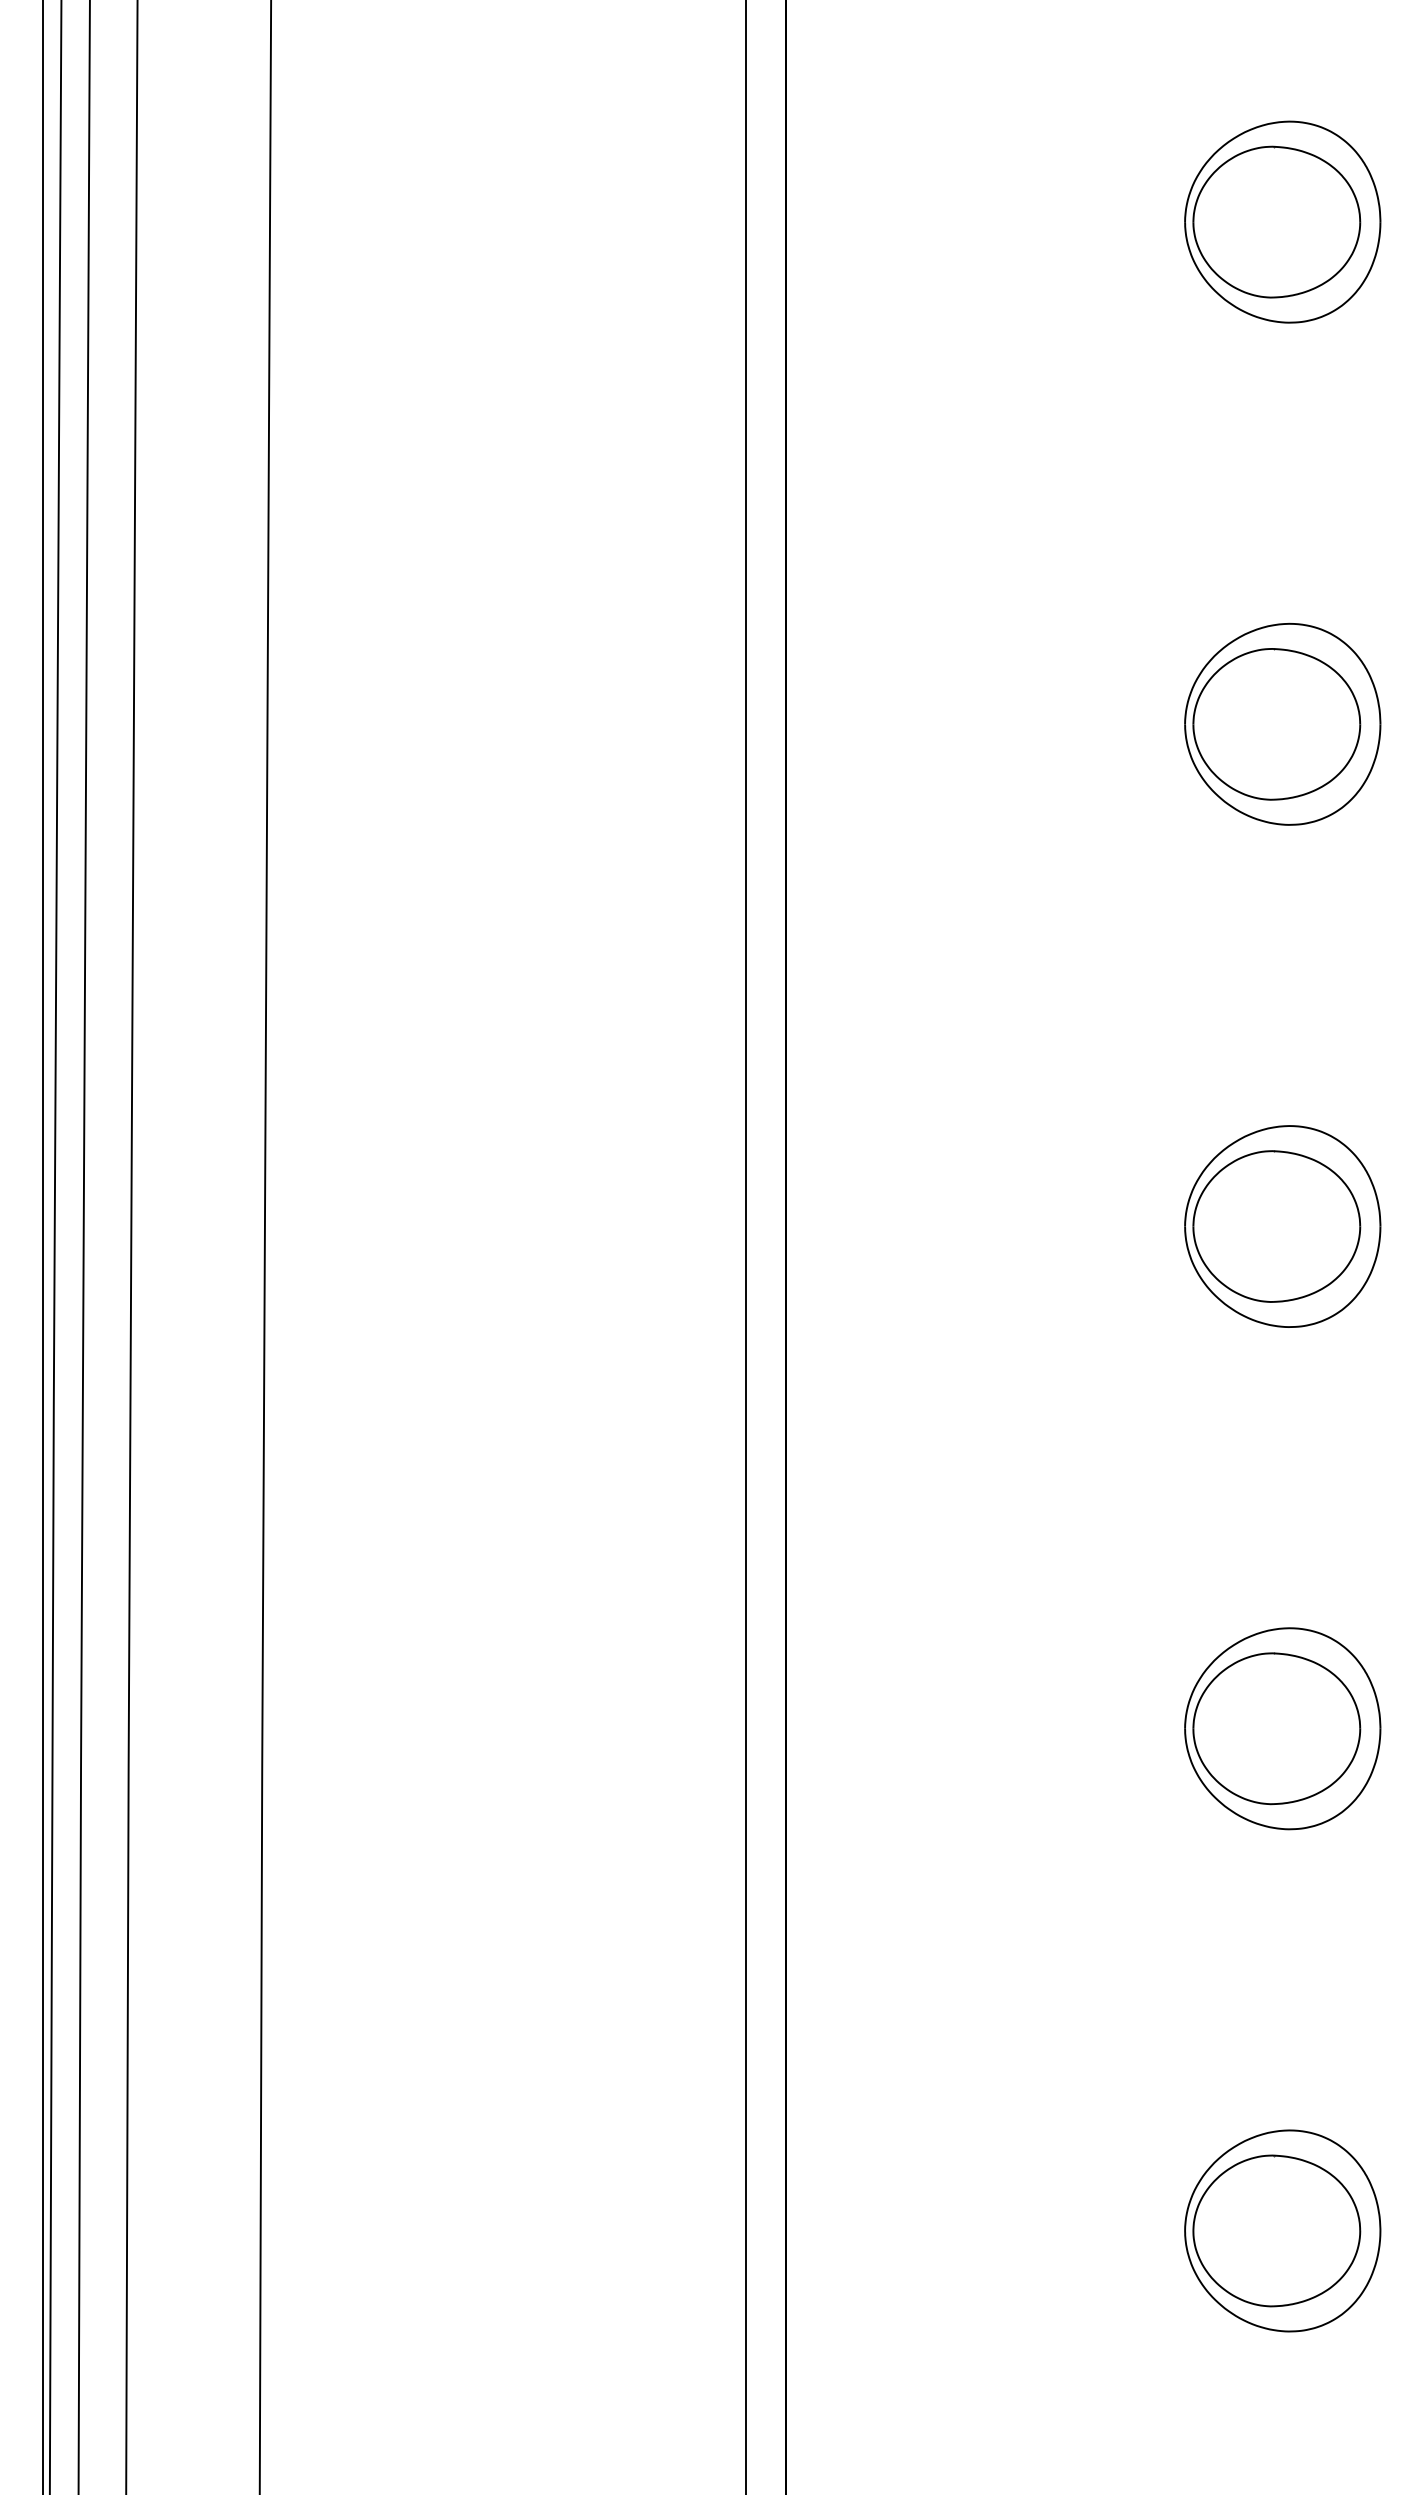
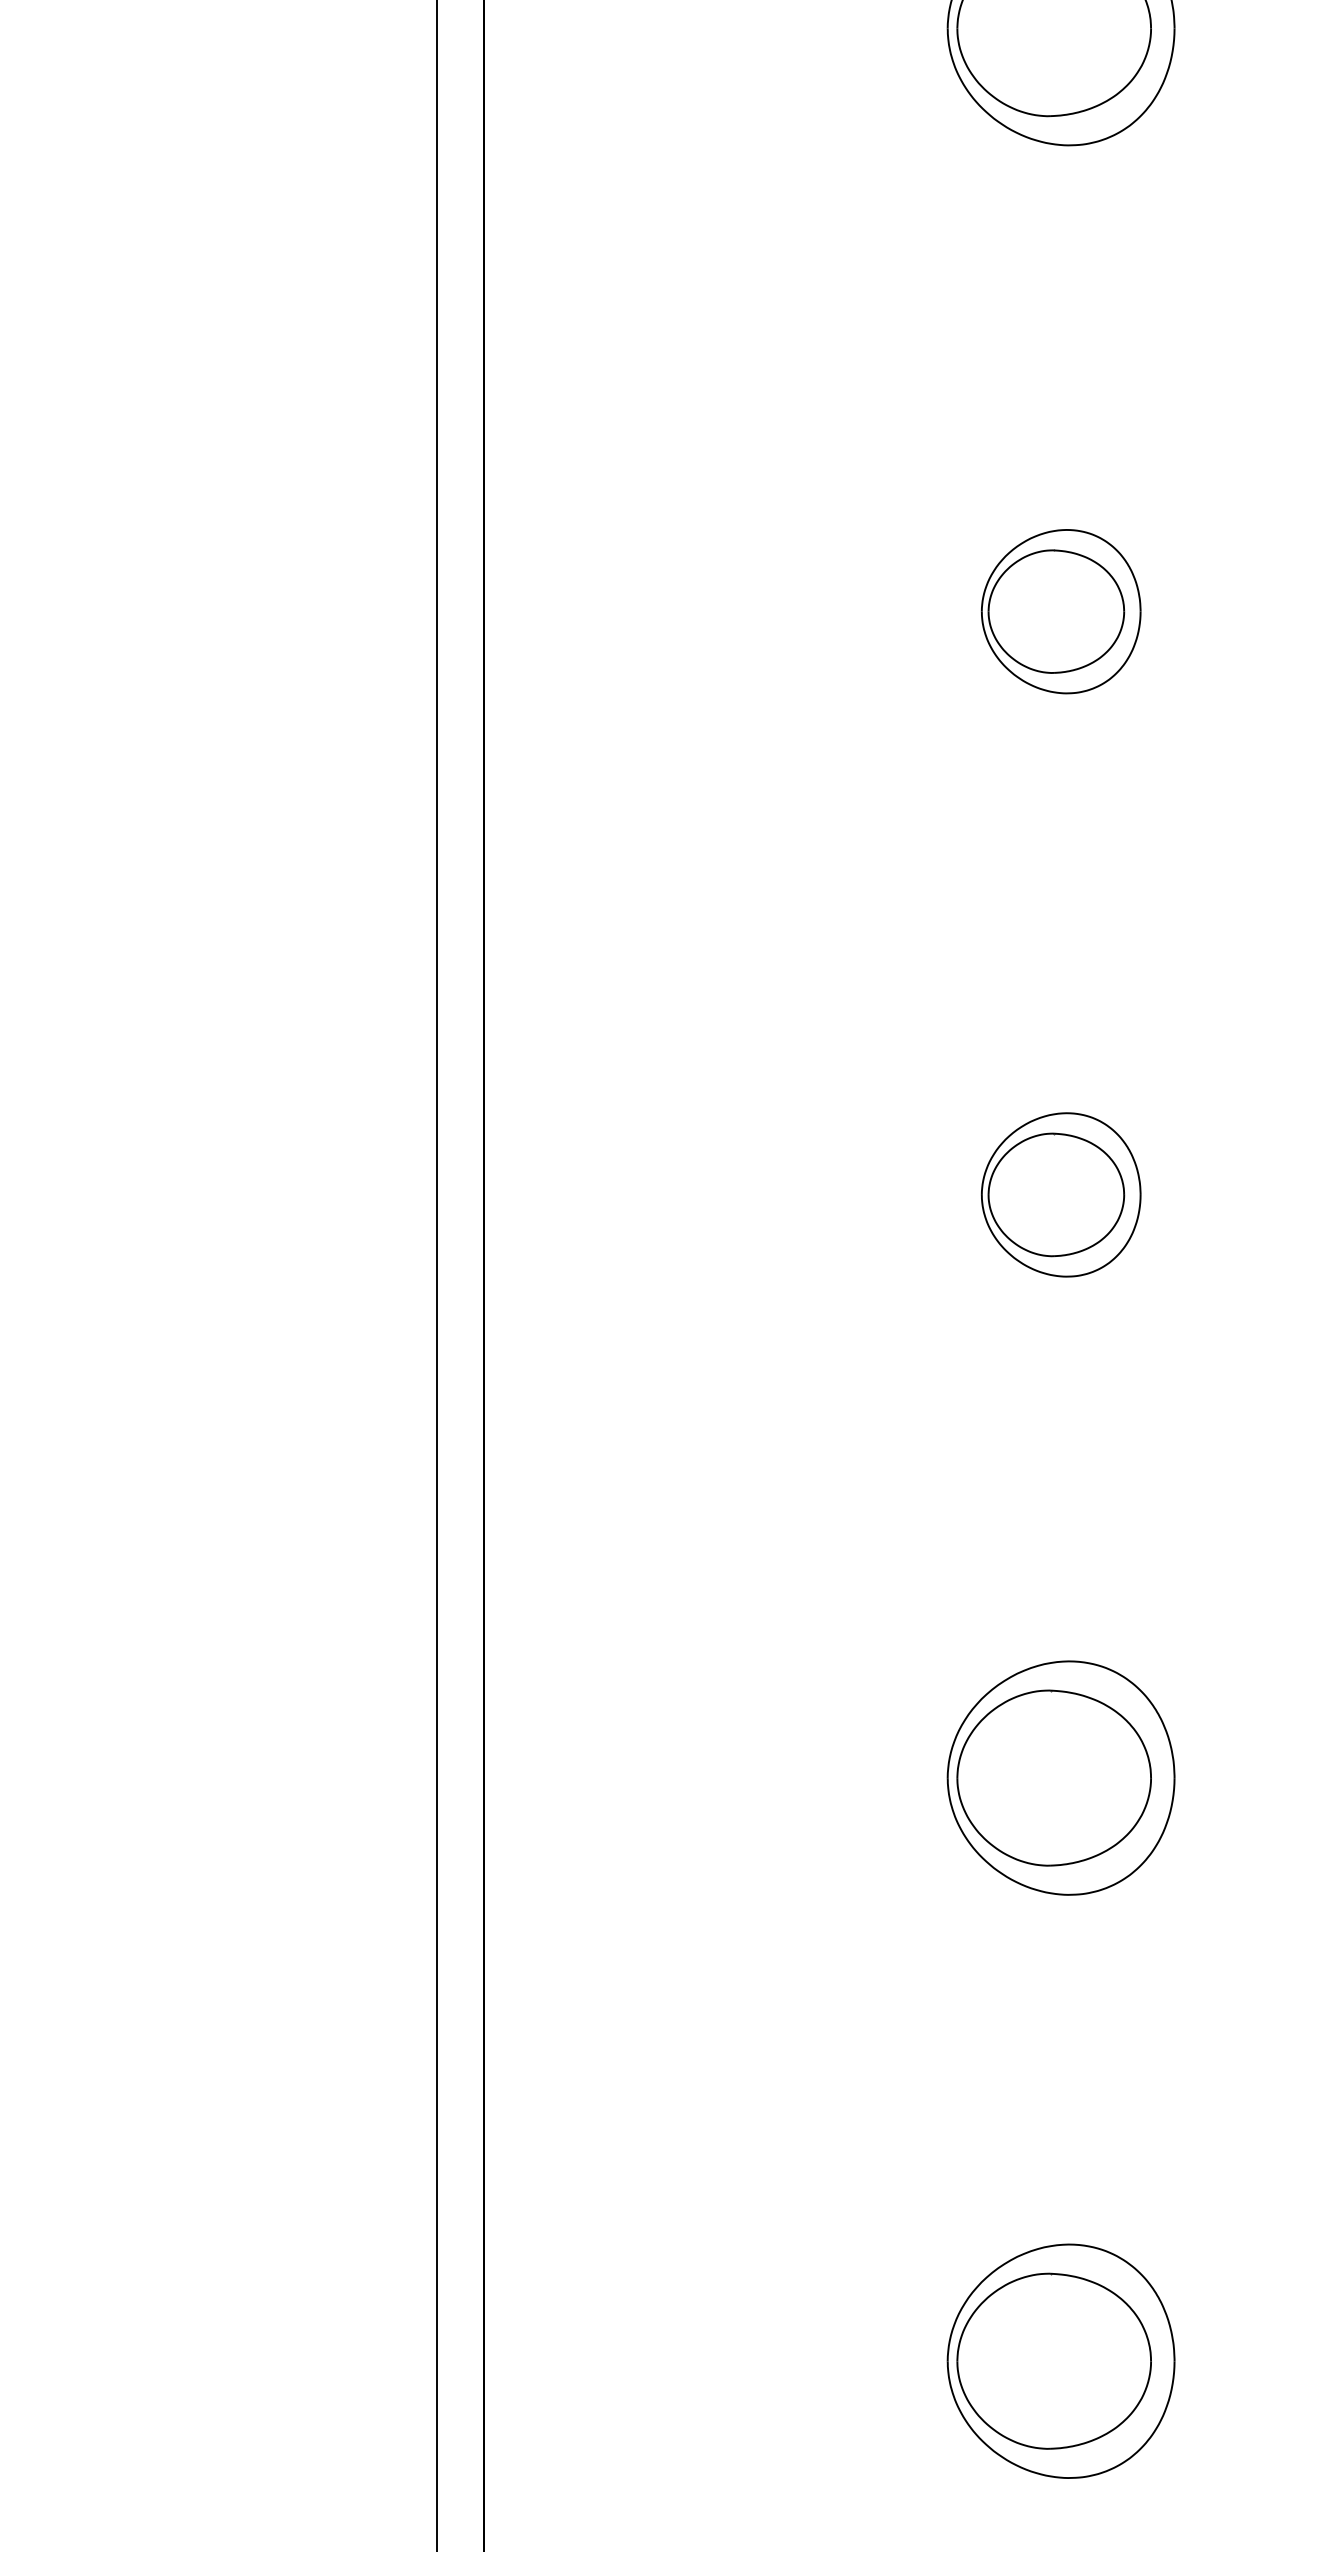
part: (1282, 723) -> (1060, 610), size x0.7
part: (1282, 1226) -> (1060, 1194), size x0.7

